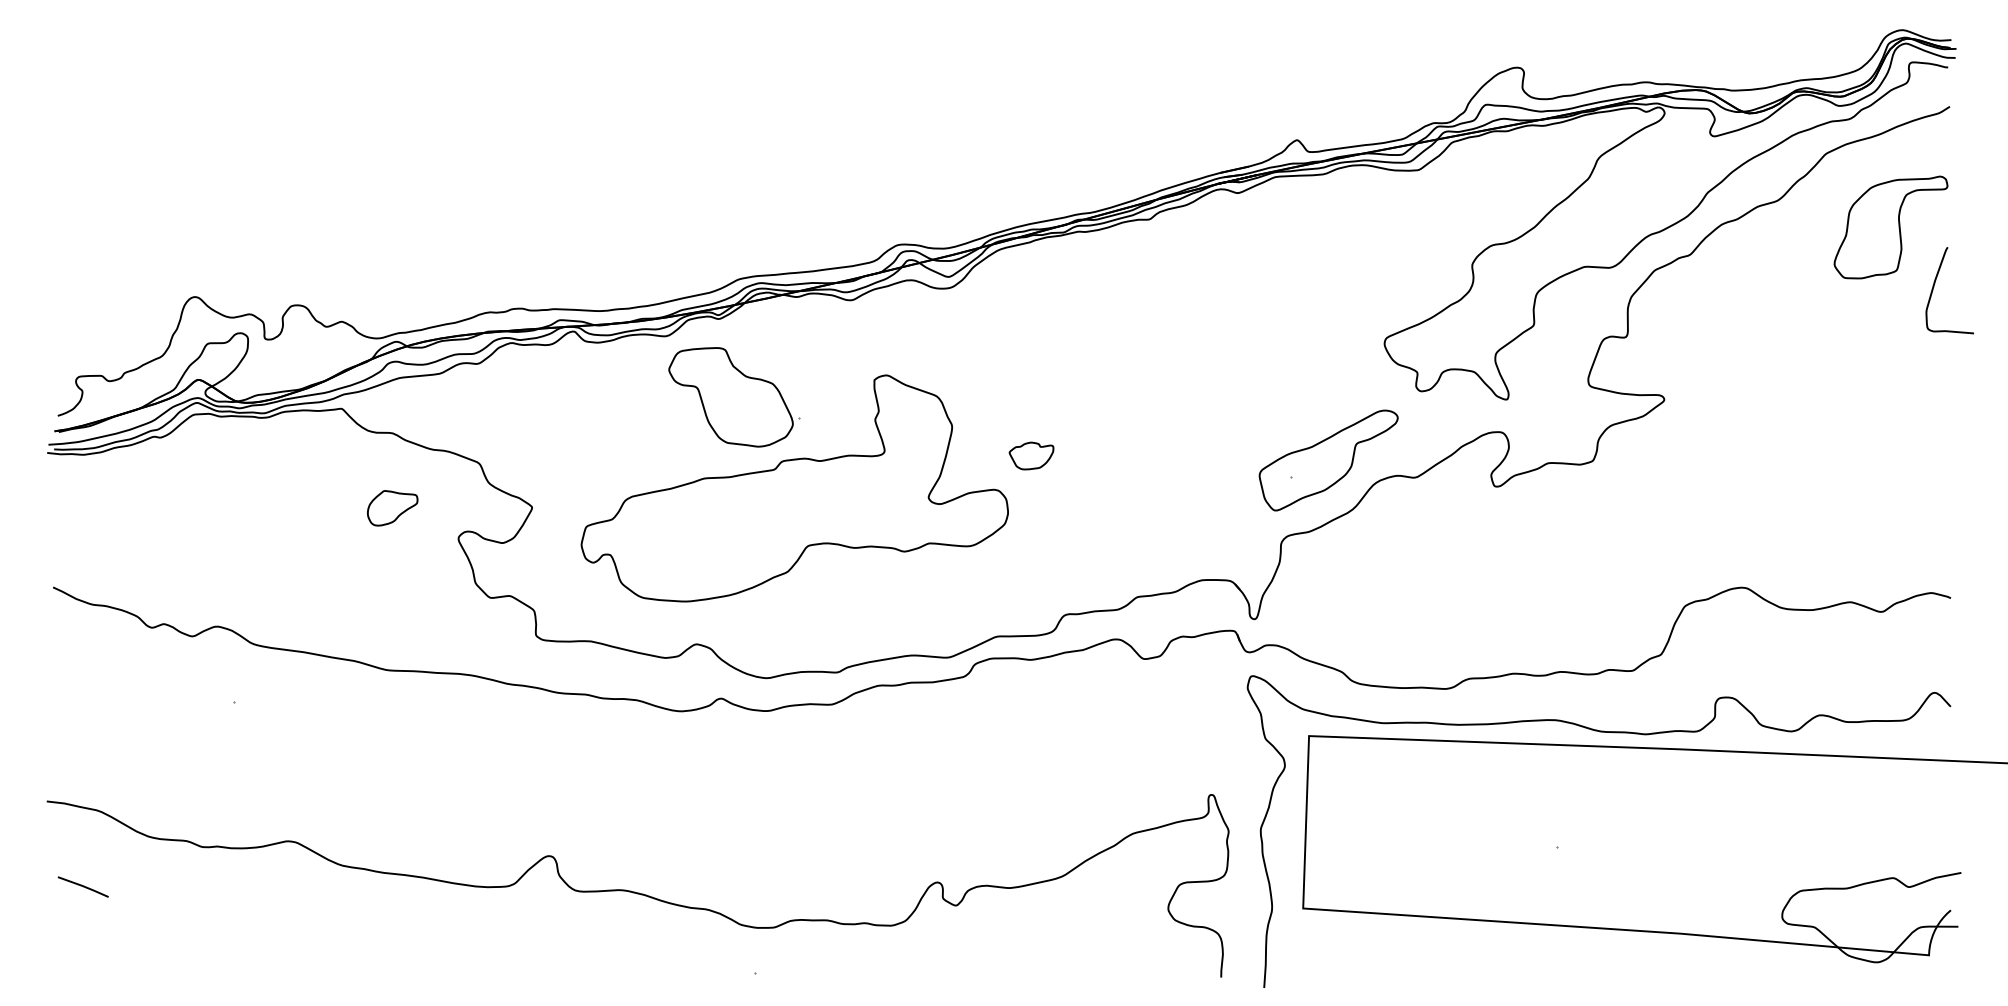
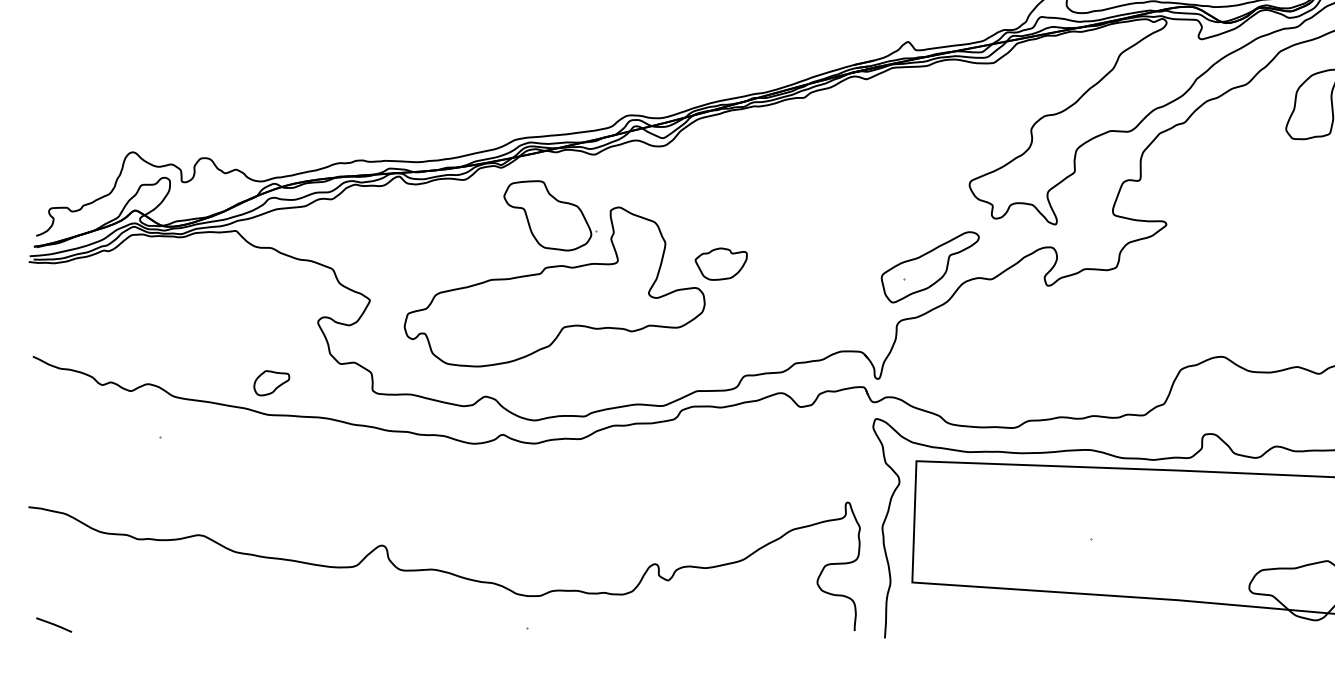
part: (734, 397) -> (550, 215), moved
part: (1031, 455) -> (721, 263), size x1.67
part: (392, 508) -> (271, 383), moved
line: (82, 886) -> (53, 624), moved

